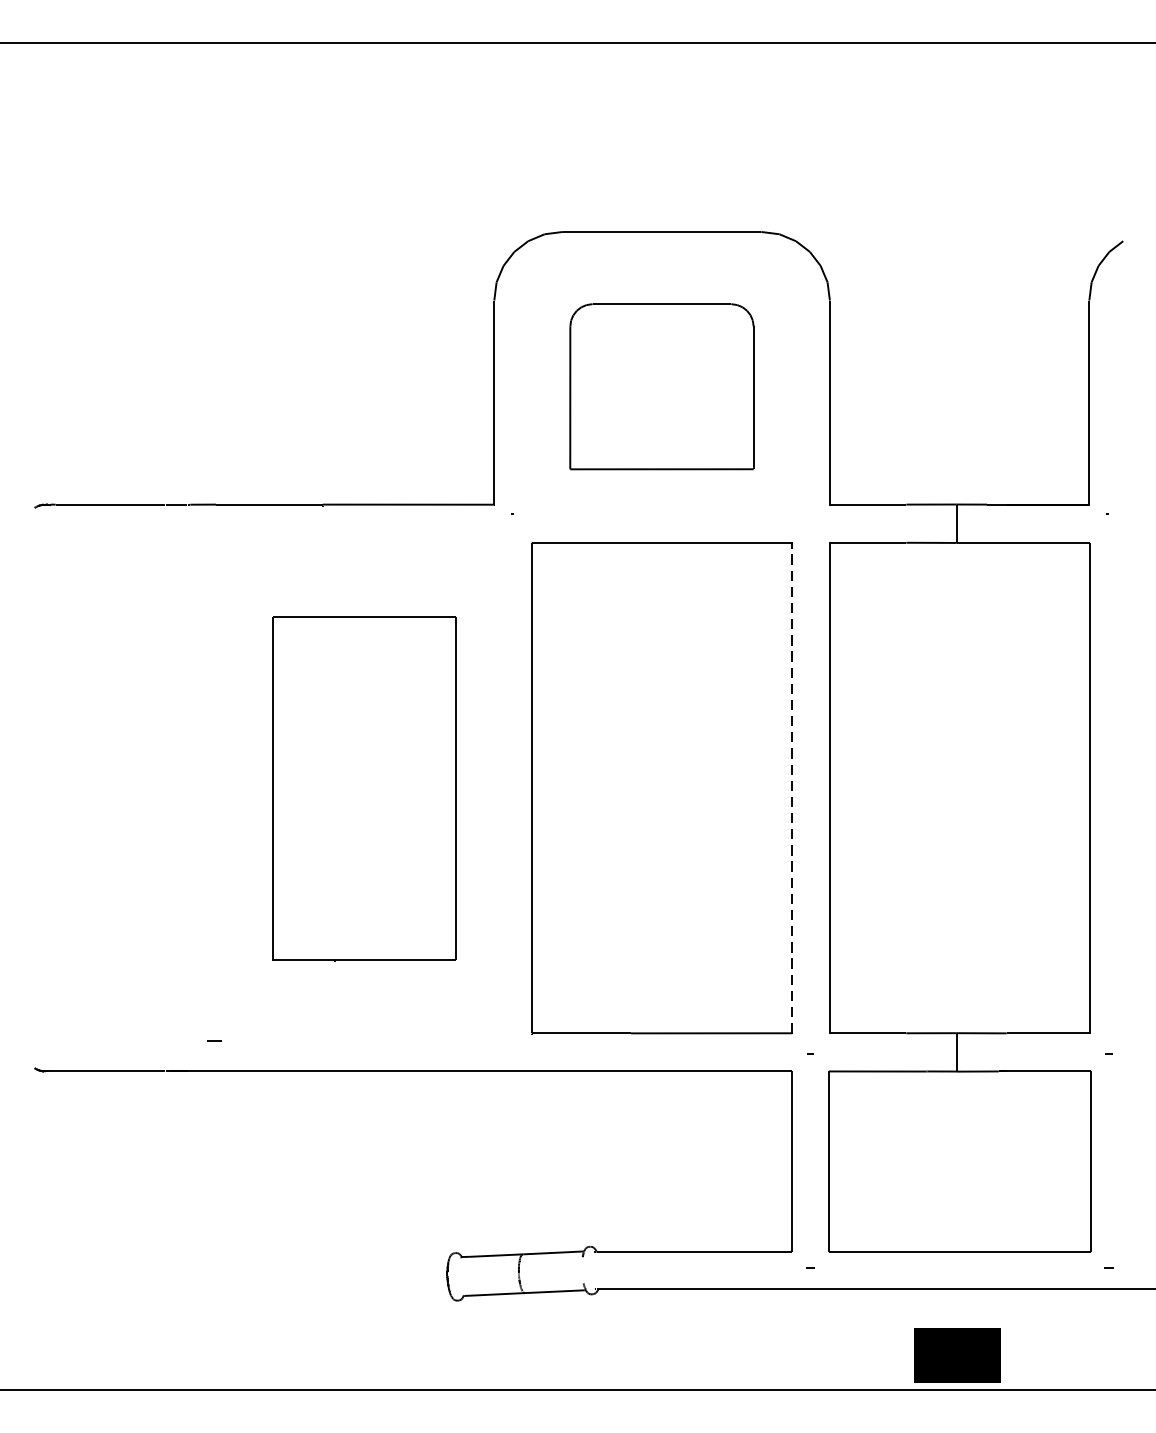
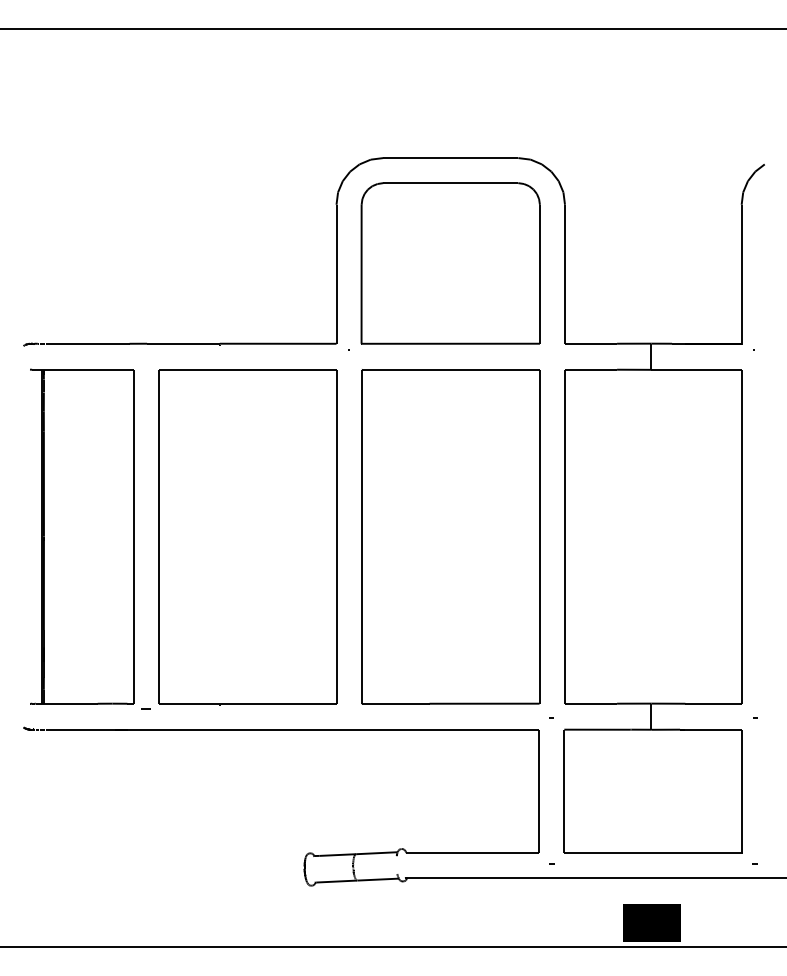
part: (661, 386) -> (450, 263), size x1.43
part: (121, 787) -> (82, 536), added
line: (792, 787) -> (539, 536), dashed -> solid
part: (363, 789) -> (247, 537), size x1.43

